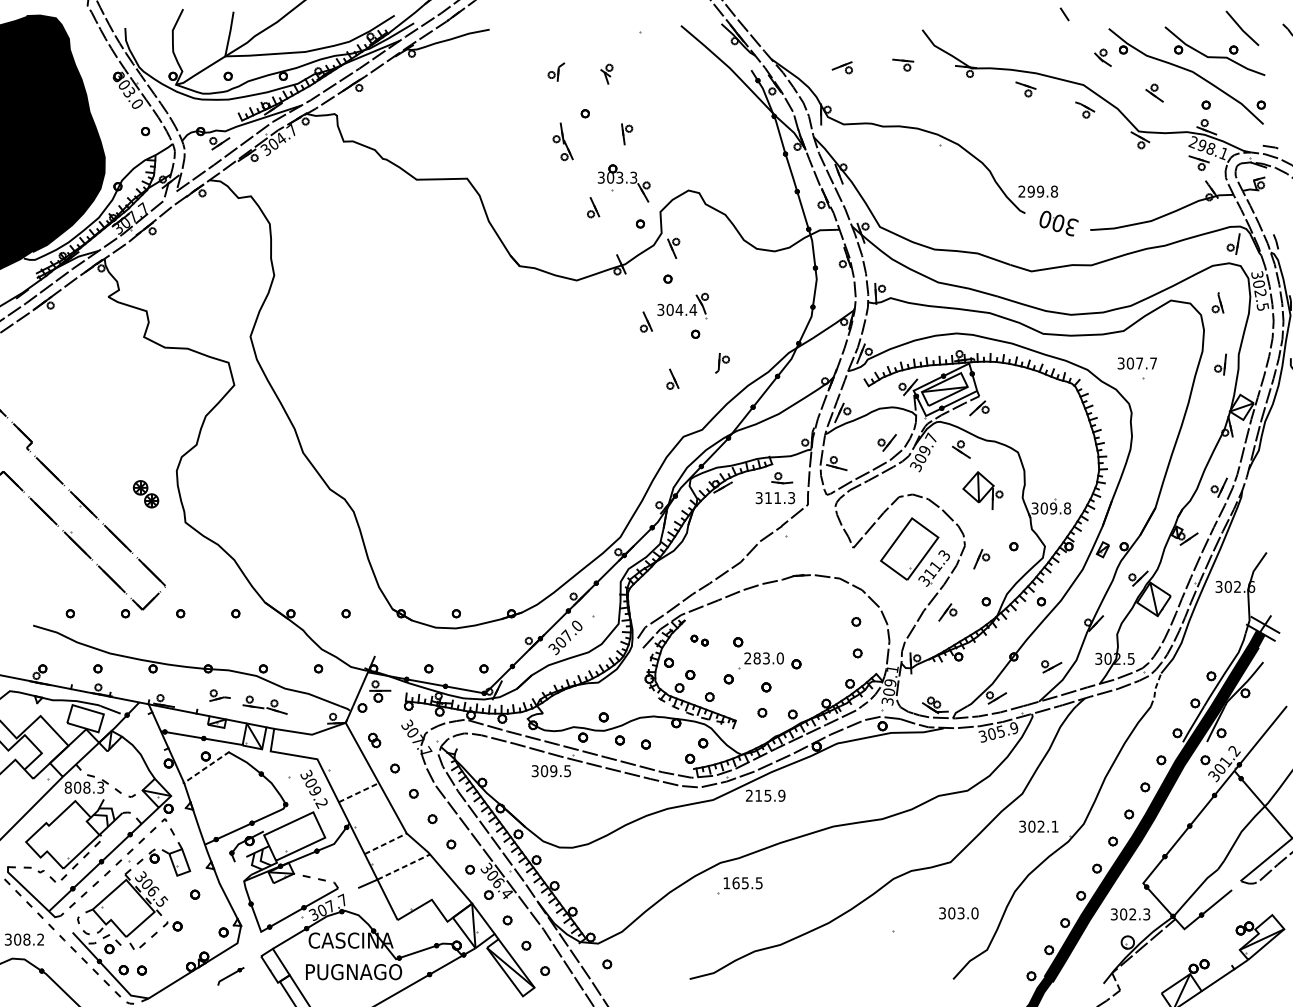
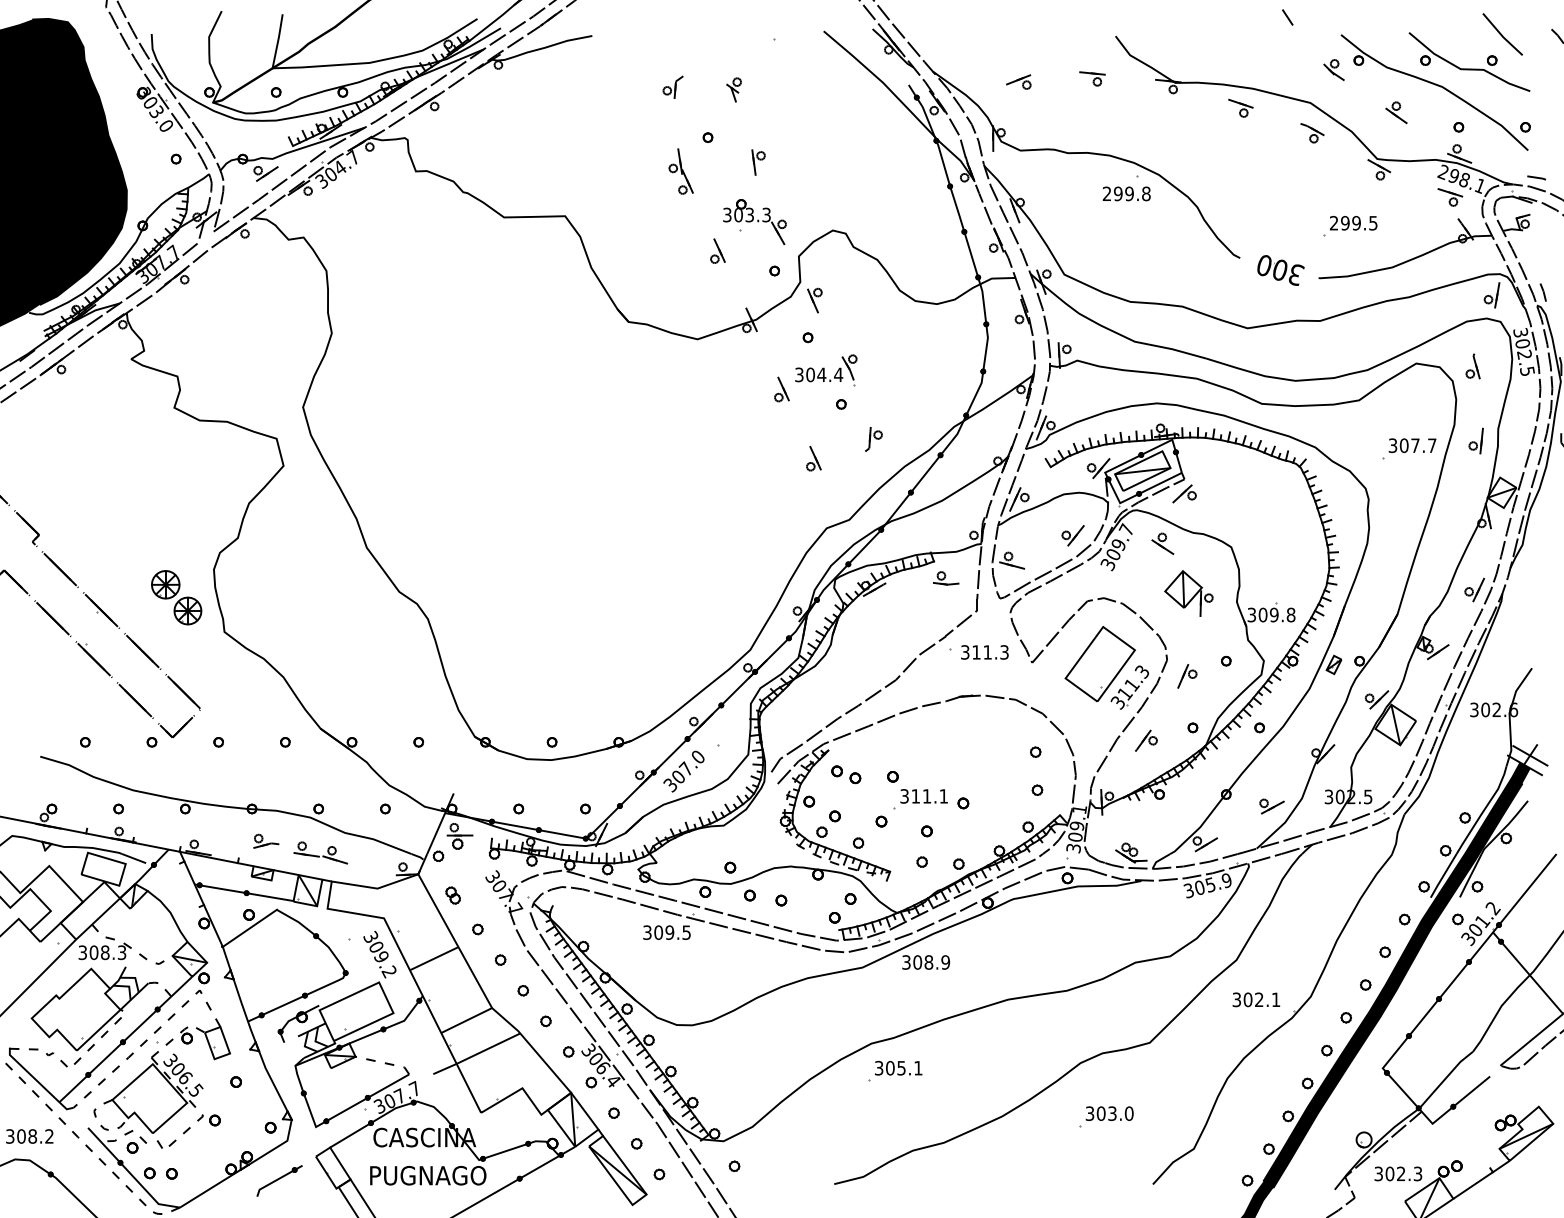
part: (1116, 186) -> (1350, 225), added
text: (1038, 191) -> (1126, 193), moved
text: (1137, 363) -> (1412, 445), moved
part: (145, 493) -> (176, 597), size x1.67
text: (775, 498) -> (984, 652), moved
part: (699, 640) -> (846, 774), size x1.43
text: (764, 658) -> (924, 796), 283.0 -> 311.1
line: (1155, 689) -> (1397, 834), dashed -> solid
line: (206, 767) -> (249, 928), dashed -> solid
text: (68, 787) -> (82, 952), 808.3 -> 308.3
line: (359, 792) -> (434, 958), dashed -> solid
text: (758, 795) -> (917, 962), 215.9 -> 308.9
line: (386, 843) -> (467, 1020), dashed -> solid
line: (403, 866) -> (488, 1048), dashed -> solid
text: (742, 882) -> (898, 1067), 165.5 -> 305.1
text: (958, 913) -> (1109, 1113), moved
text: (1130, 914) -> (1398, 1173), moved
part: (230, 976) -> (279, 1180), size x1.43

